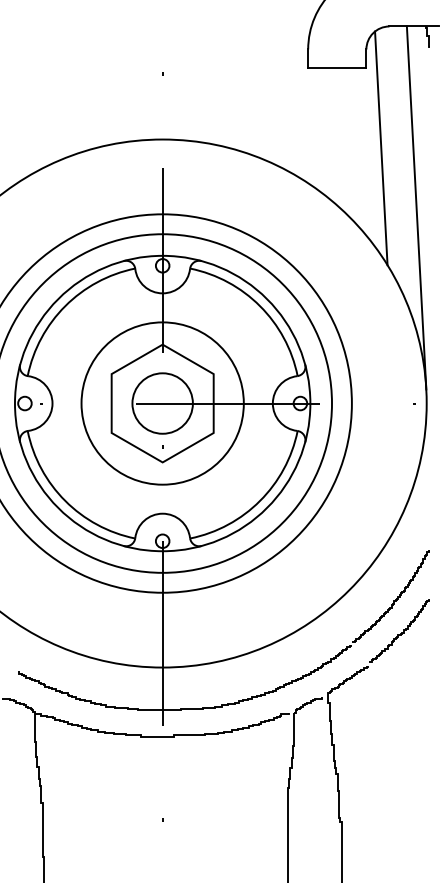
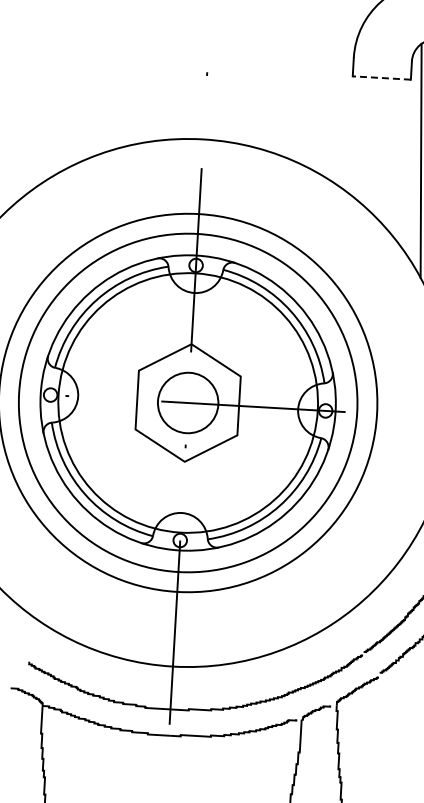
line: (336, 67) -> (381, 77), solid -> dashed
circle: (162, 403) -> (187, 402), size x1.6

